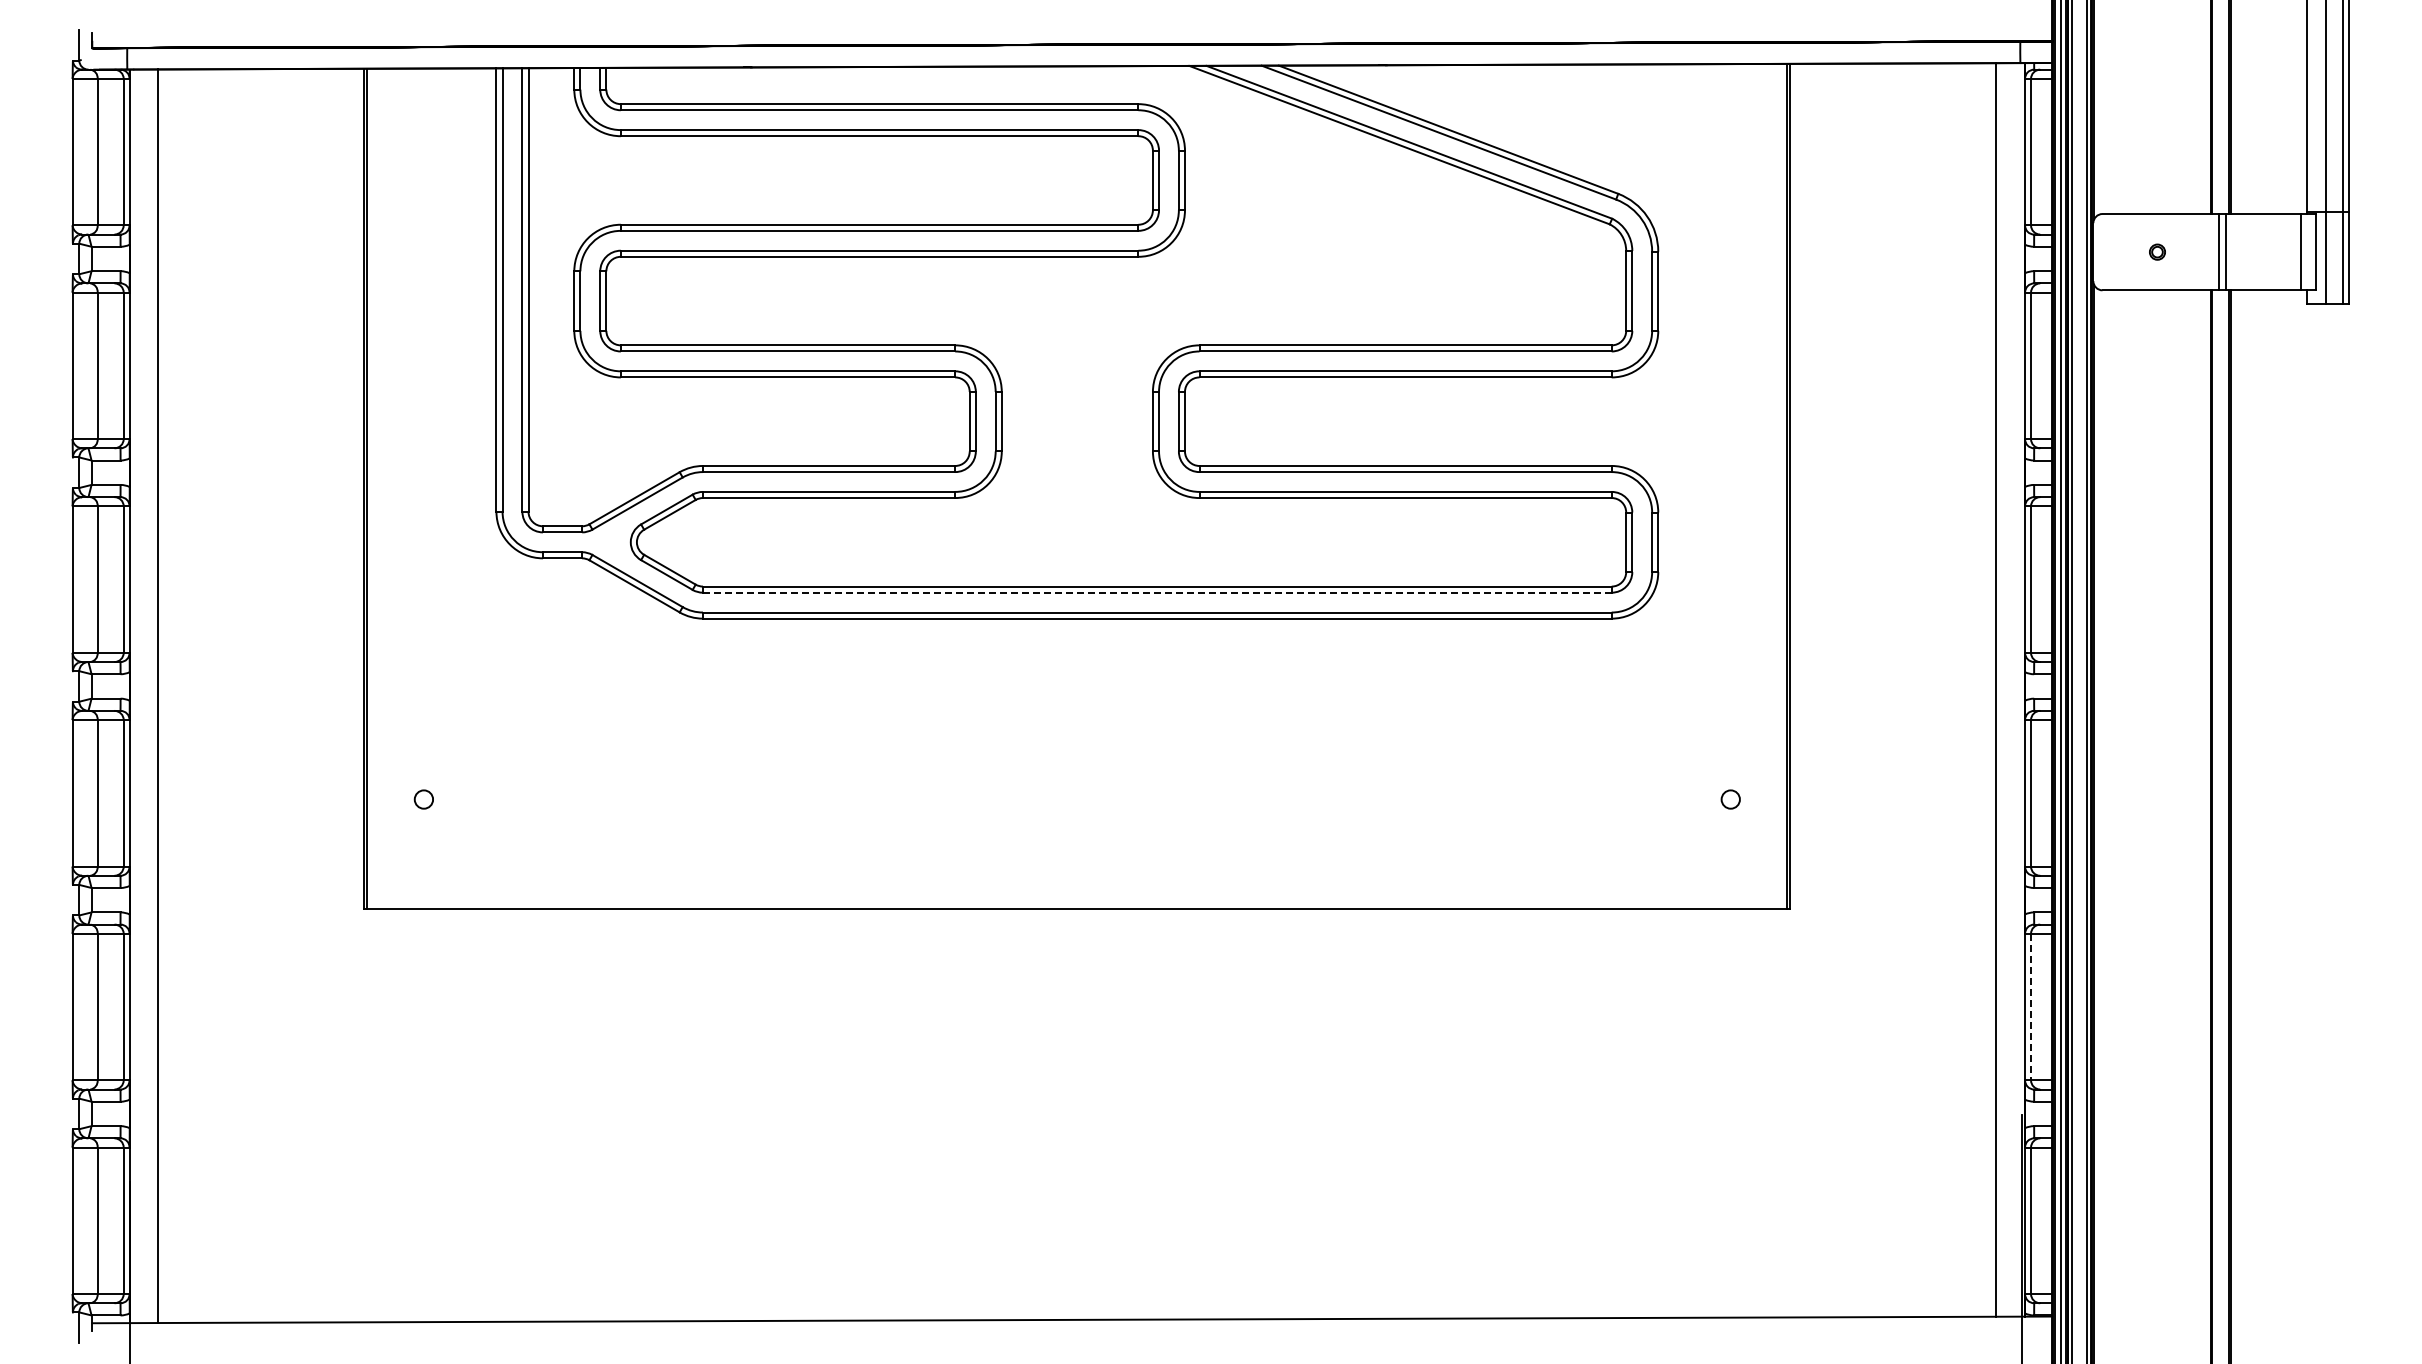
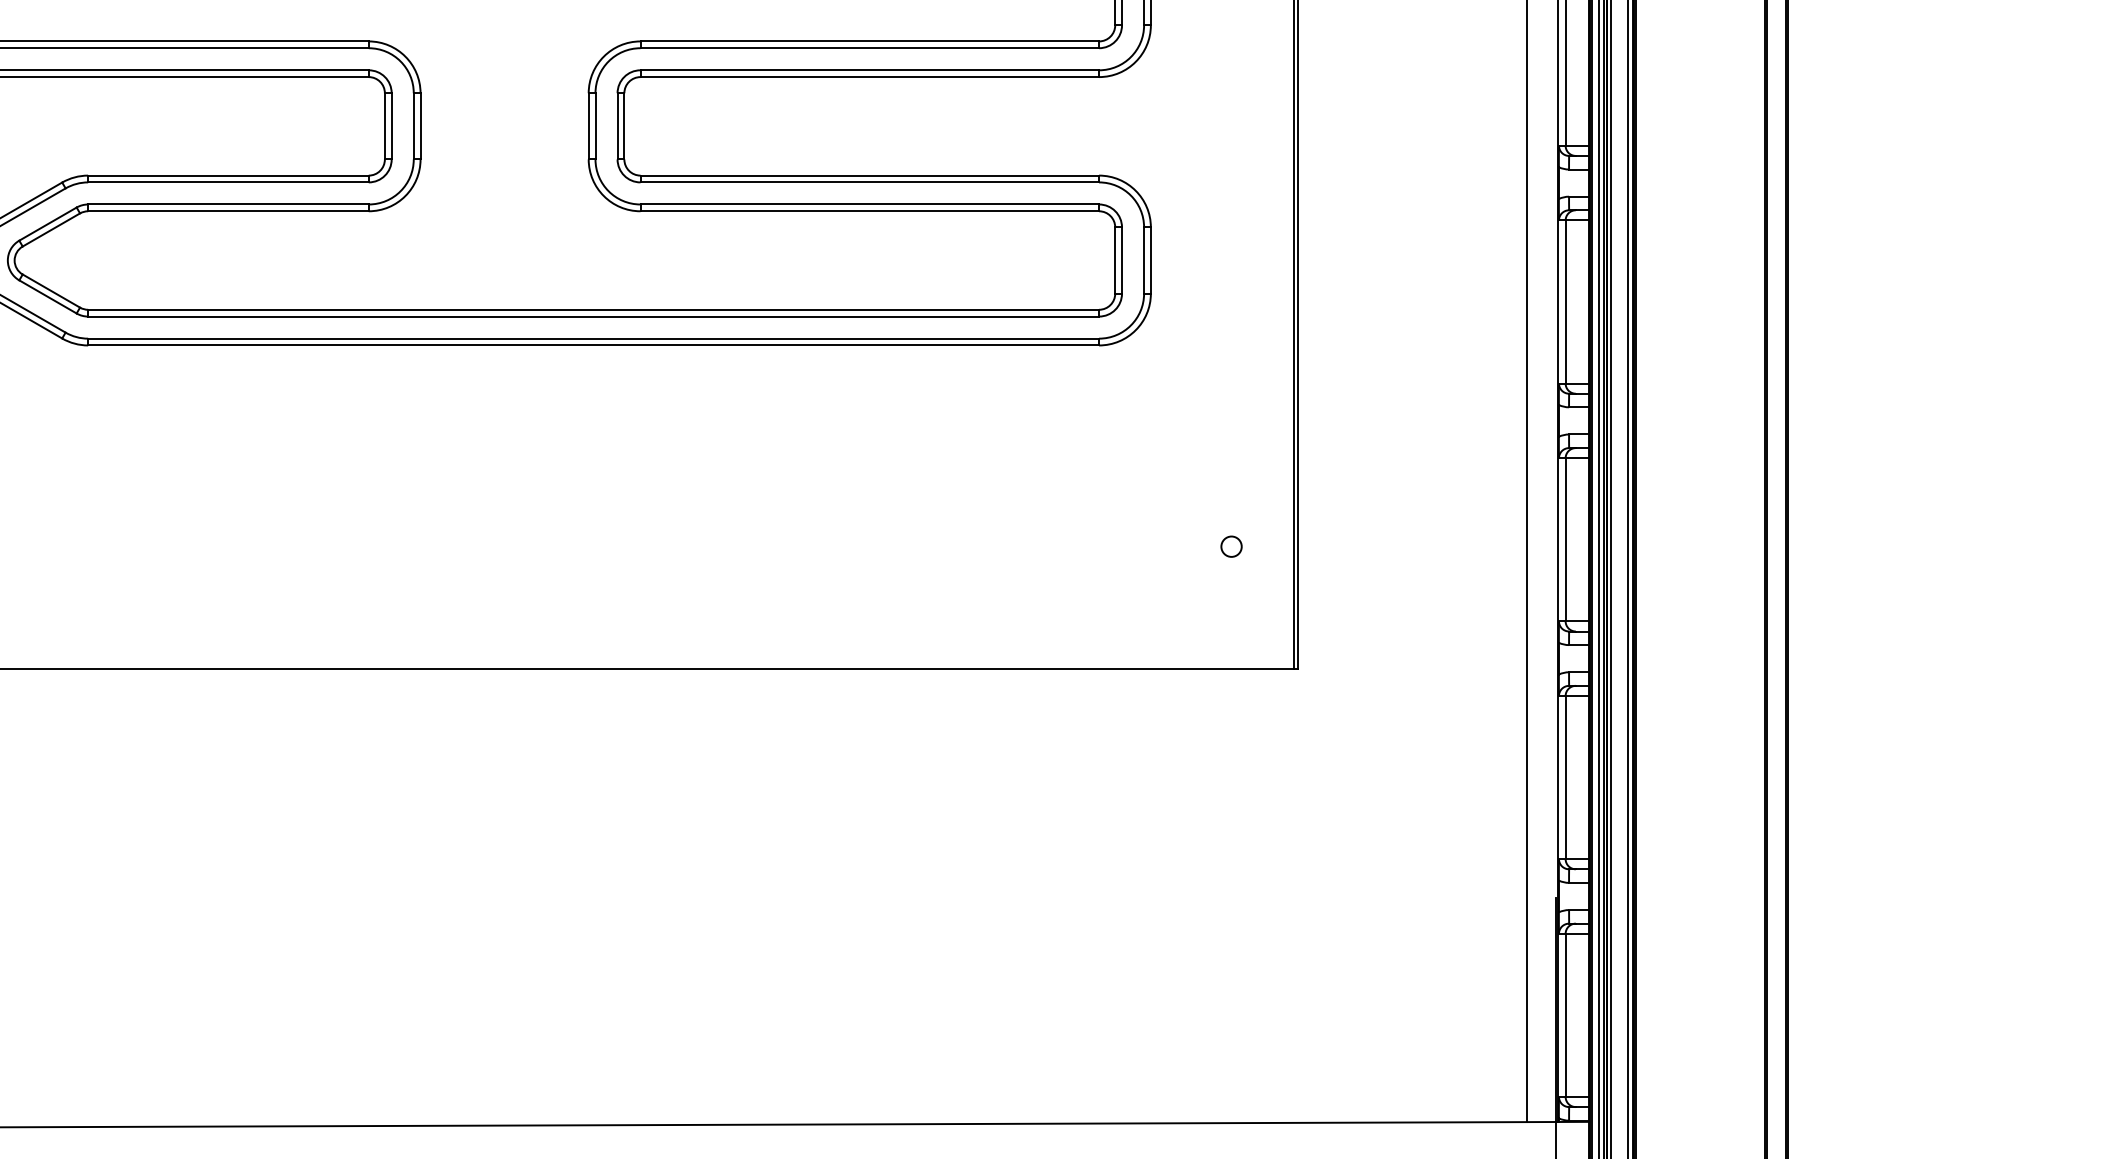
line: (1157, 592) -> (593, 316), dashed -> solid
line: (2031, 1007) -> (1566, 778), dashed -> solid

